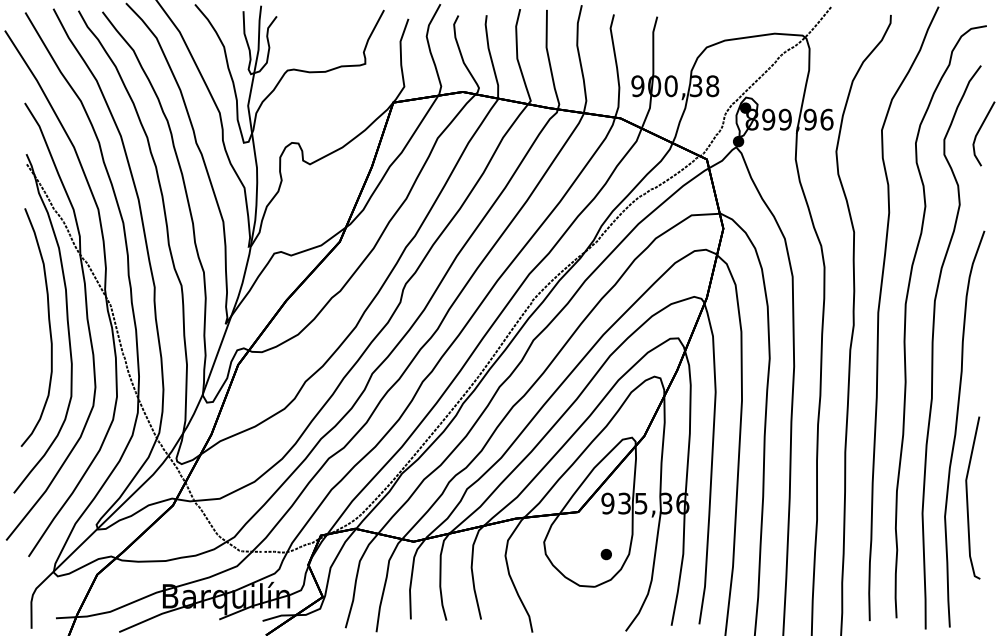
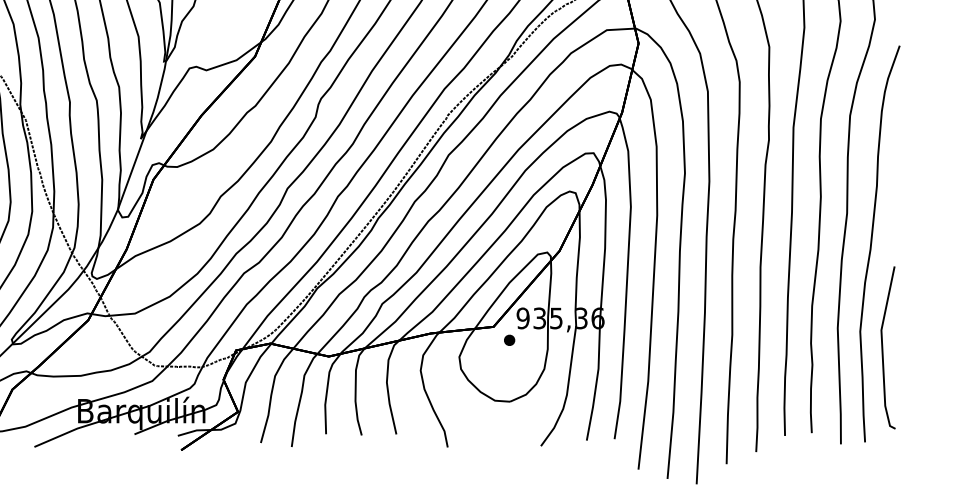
line: (968, 499) -> (883, 349), moved
part: (605, 554) -> (508, 340), moved

